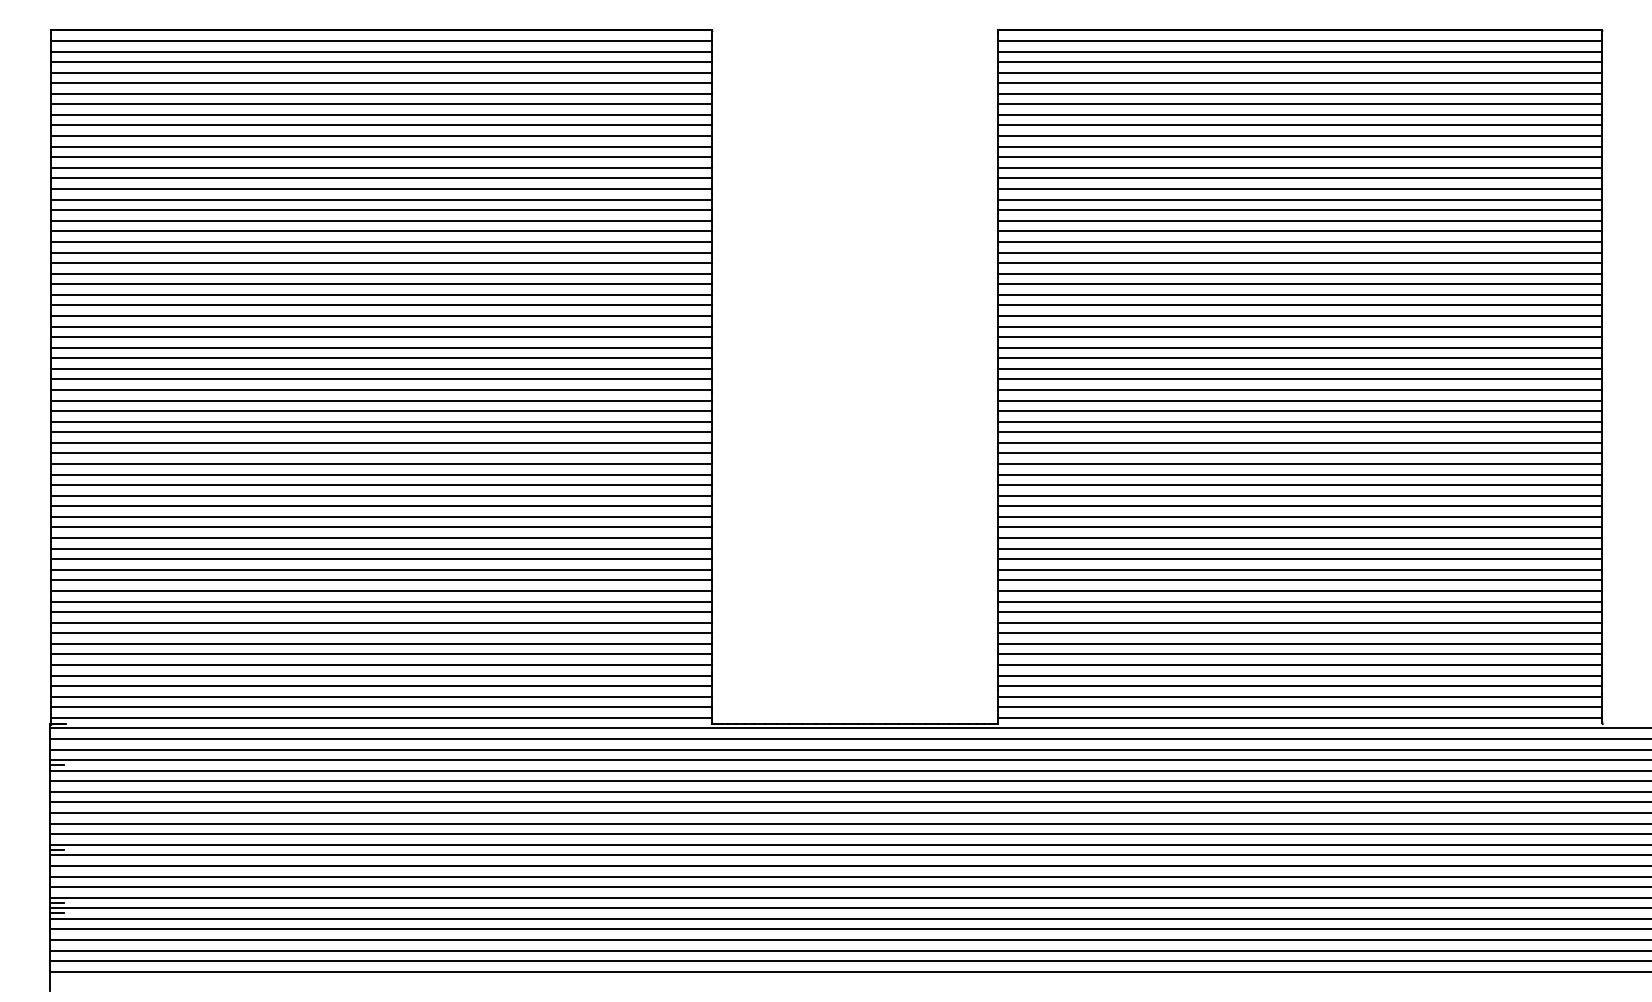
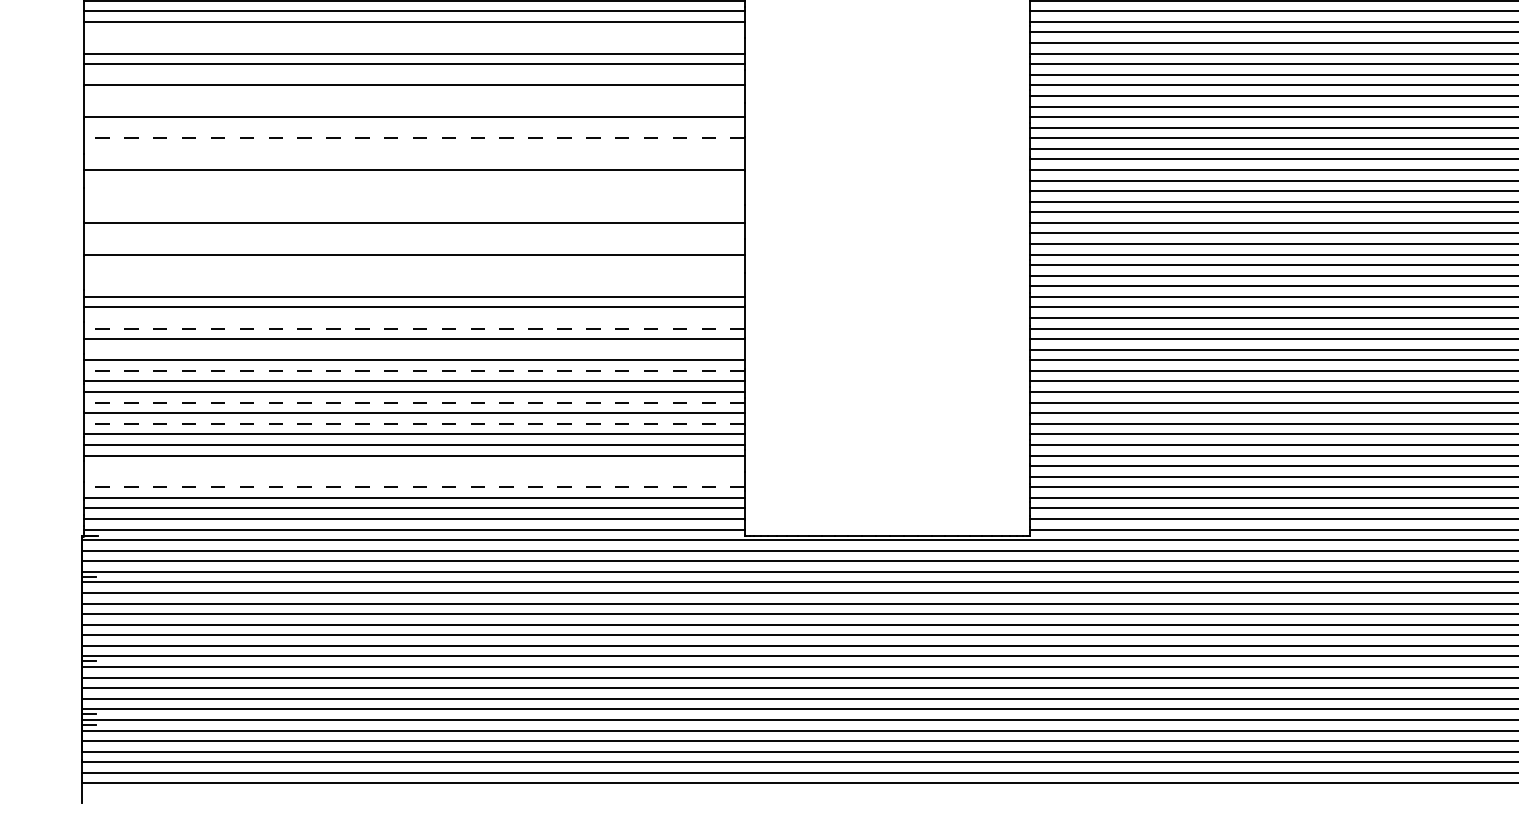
line: (381, 220) -> (414, 32), removed
line: (381, 231) -> (414, 43), removed
line: (381, 263) -> (414, 75), removed
line: (381, 284) -> (414, 96), removed
line: (381, 294) -> (414, 106), removed
line: (381, 315) -> (414, 127), removed
line: (381, 326) -> (414, 138), solid -> dashed
line: (381, 337) -> (414, 149), removed
line: (381, 347) -> (414, 159), removed
line: (381, 368) -> (414, 180), removed
line: (381, 379) -> (414, 191), removed
line: (381, 389) -> (414, 201), removed
line: (381, 400) -> (414, 212), removed
line: (381, 421) -> (414, 233), removed
line: (381, 432) -> (414, 244), removed
line: (381, 453) -> (414, 265), removed
line: (381, 463) -> (414, 275), removed
line: (381, 474) -> (414, 286), removed
line: (381, 506) -> (414, 318), removed
line: (381, 516) -> (414, 328), solid -> dashed
line: (381, 538) -> (414, 350), removed
line: (381, 559) -> (414, 371), solid -> dashed
line: (381, 590) -> (414, 402), solid -> dashed
line: (381, 612) -> (414, 424), solid -> dashed
line: (381, 654) -> (414, 466), removed
line: (381, 665) -> (414, 477), removed
line: (381, 675) -> (414, 487), solid -> dashed

